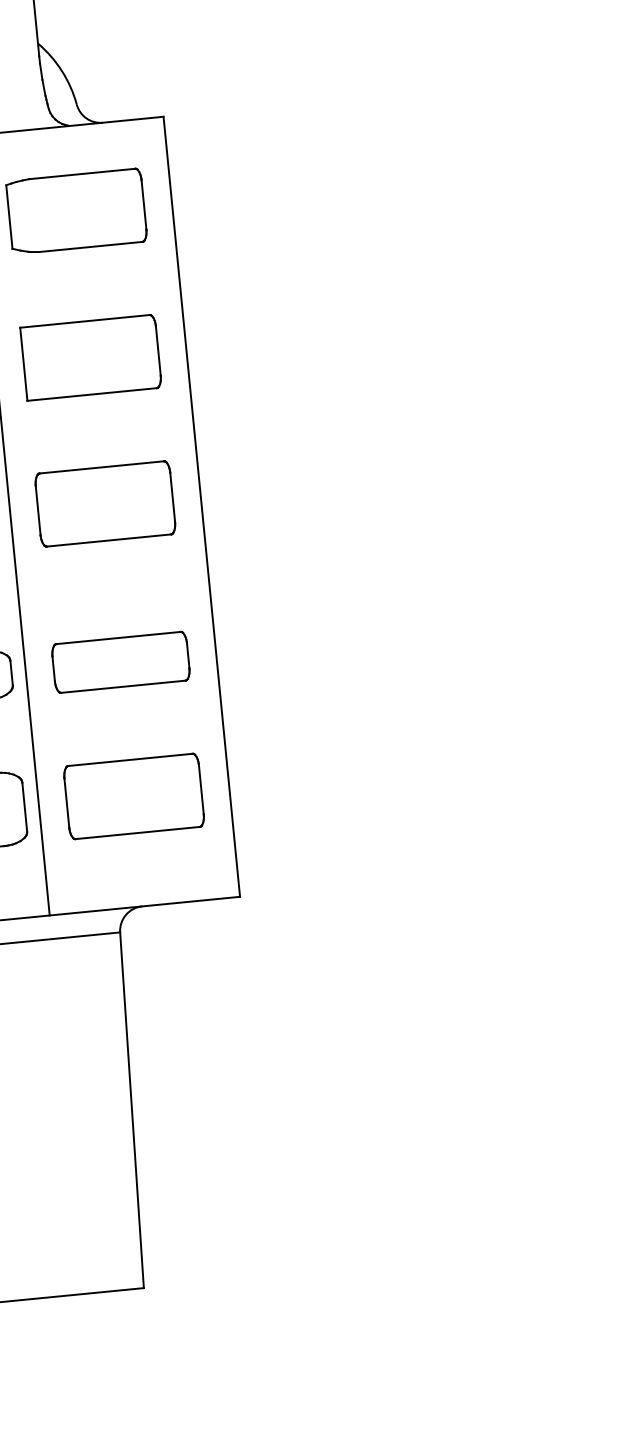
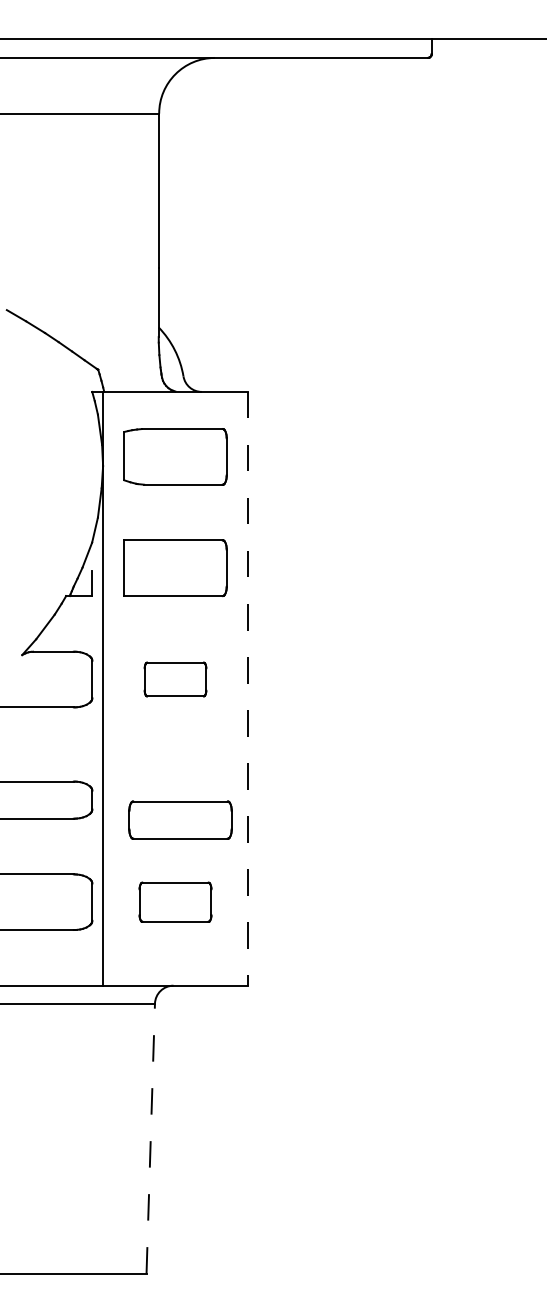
part: (105, 503) -> (175, 679), size x0.6
line: (201, 506) -> (247, 688), solid -> dashed
part: (120, 661) -> (180, 819), moved
part: (134, 796) -> (175, 902), size x0.7
line: (131, 1110) -> (150, 1138), solid -> dashed

